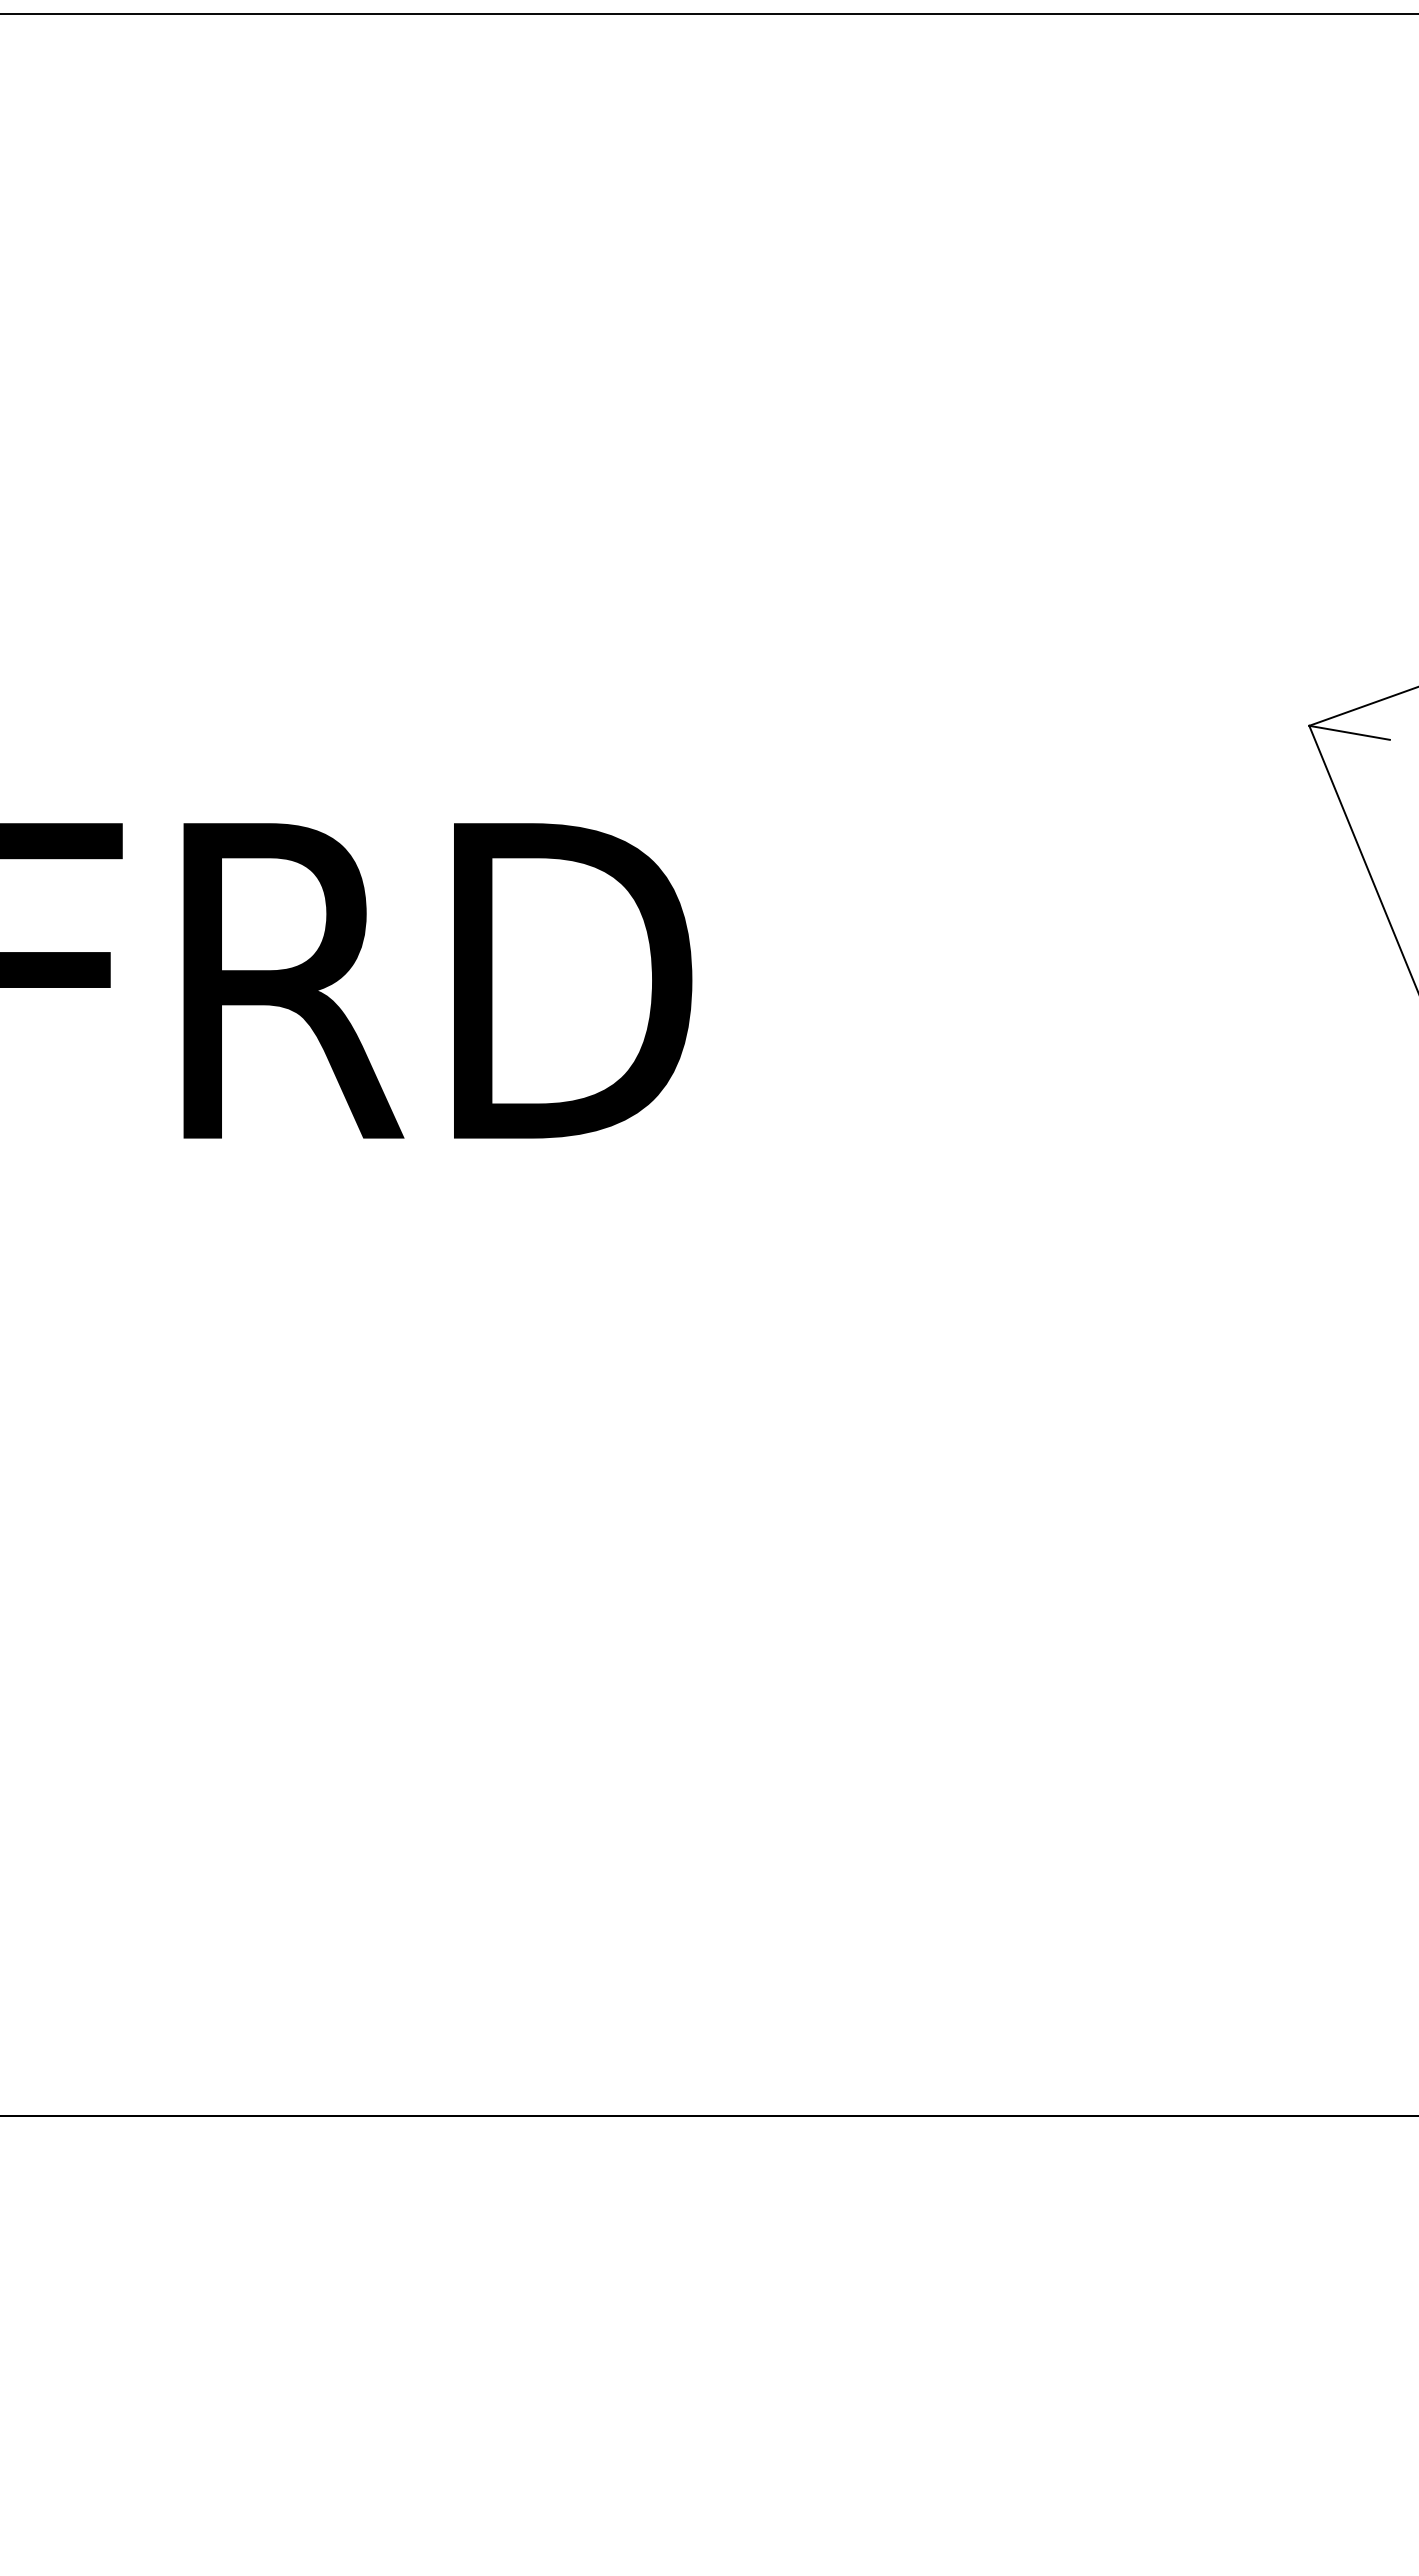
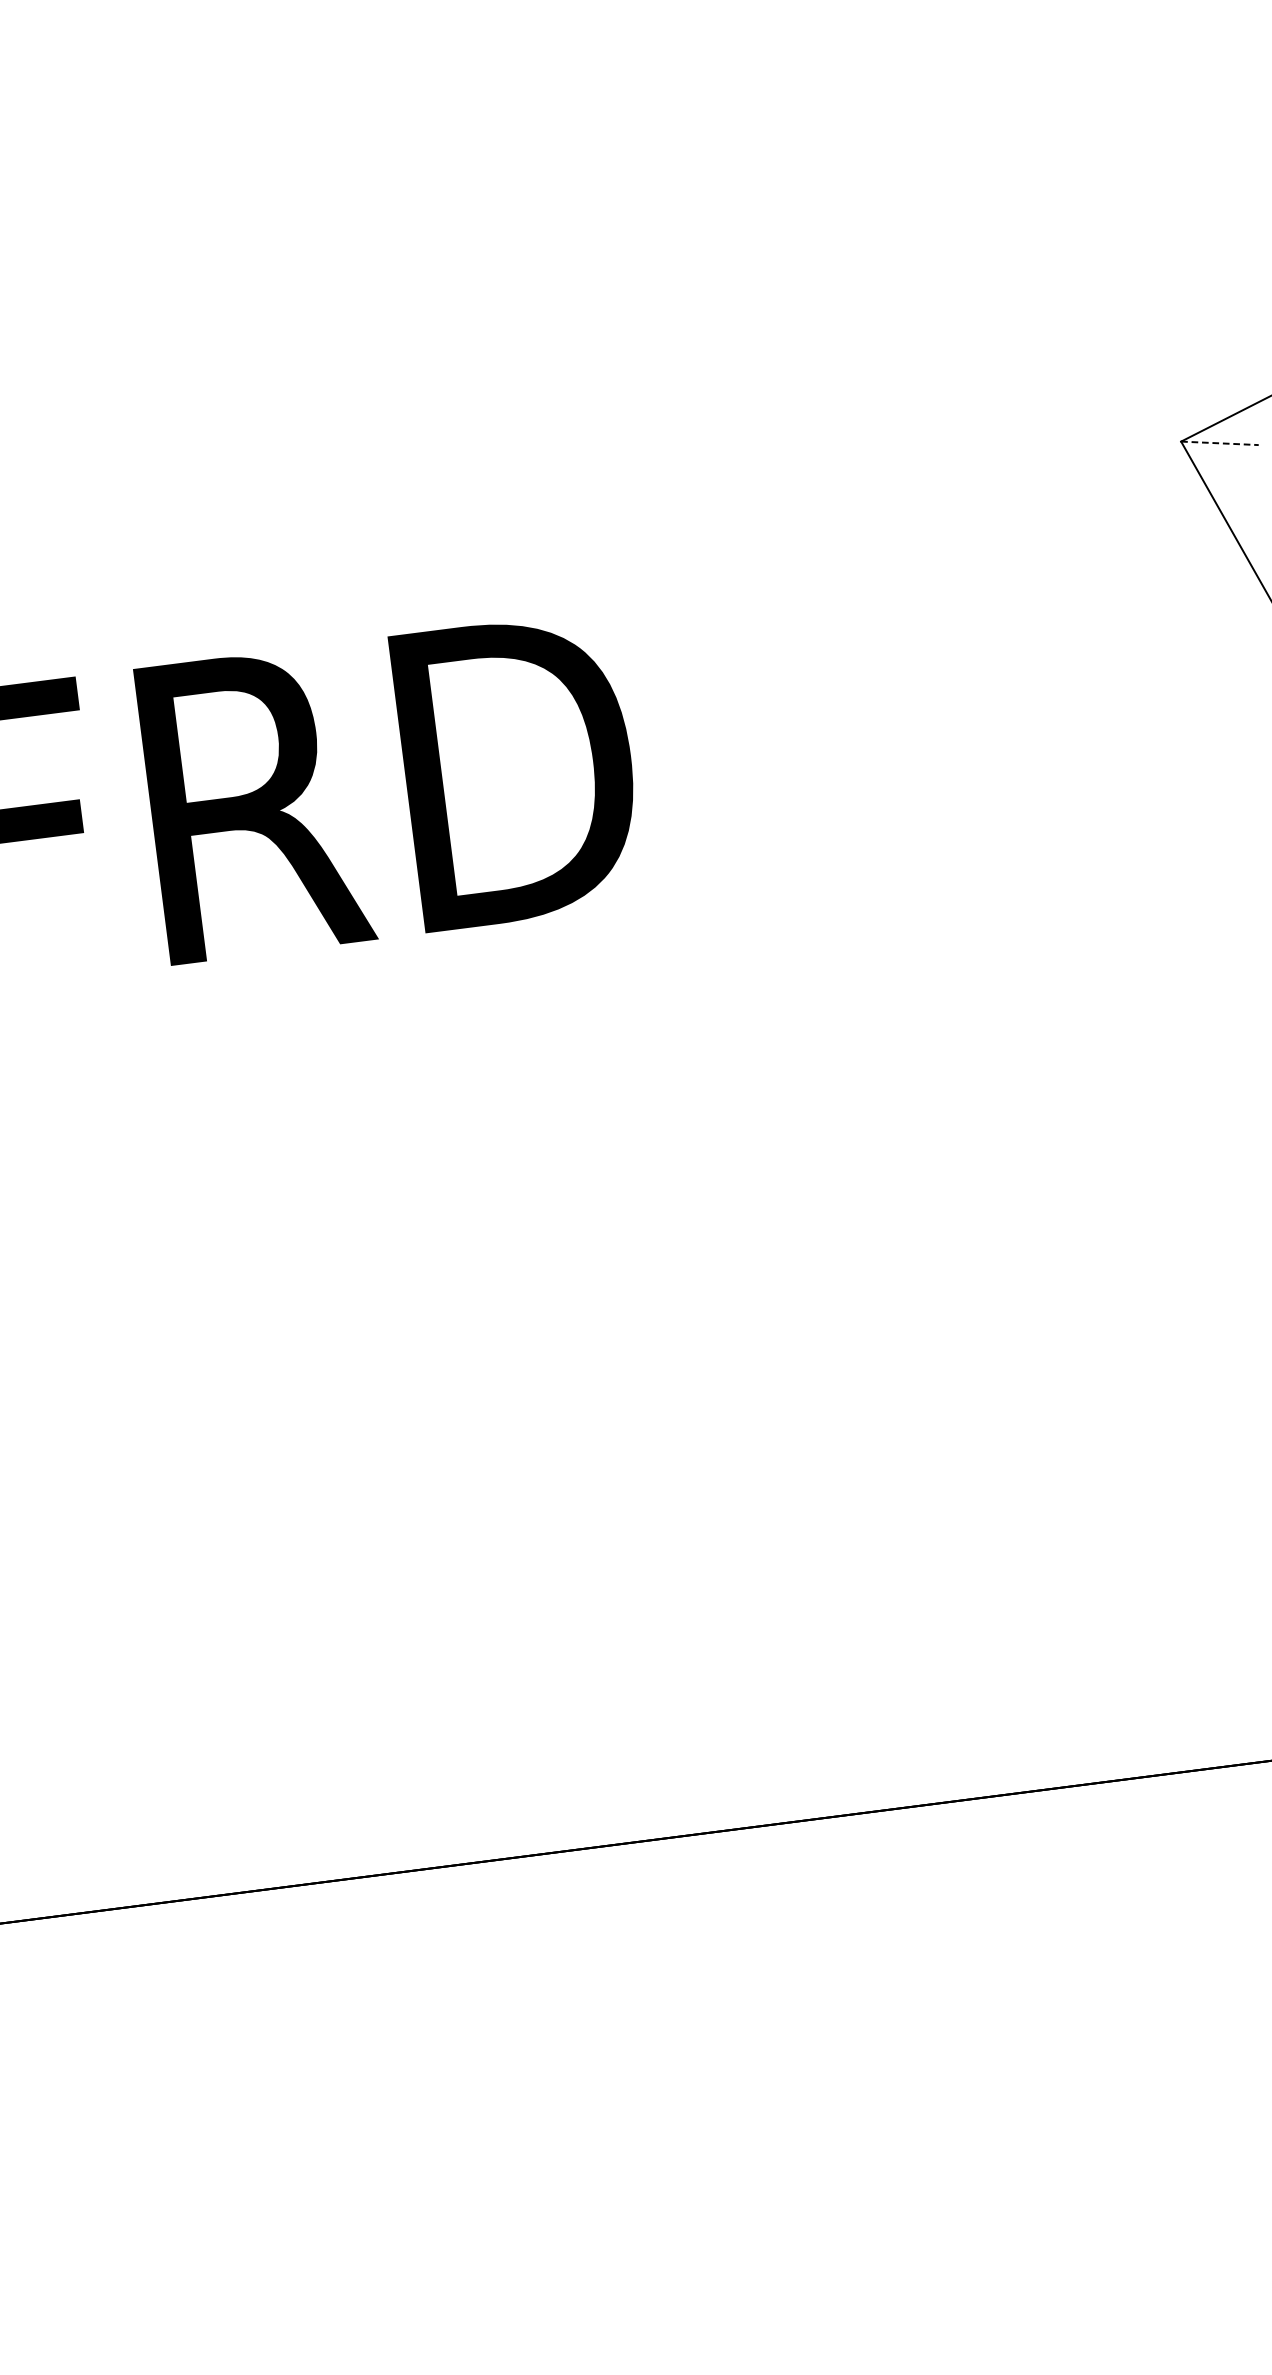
line: (1349, 732) -> (1219, 443), solid -> dashed

